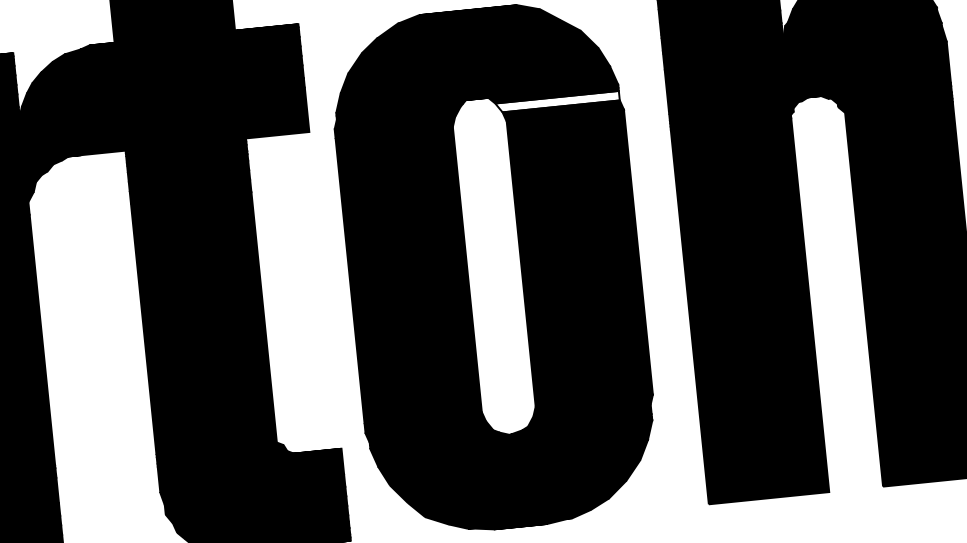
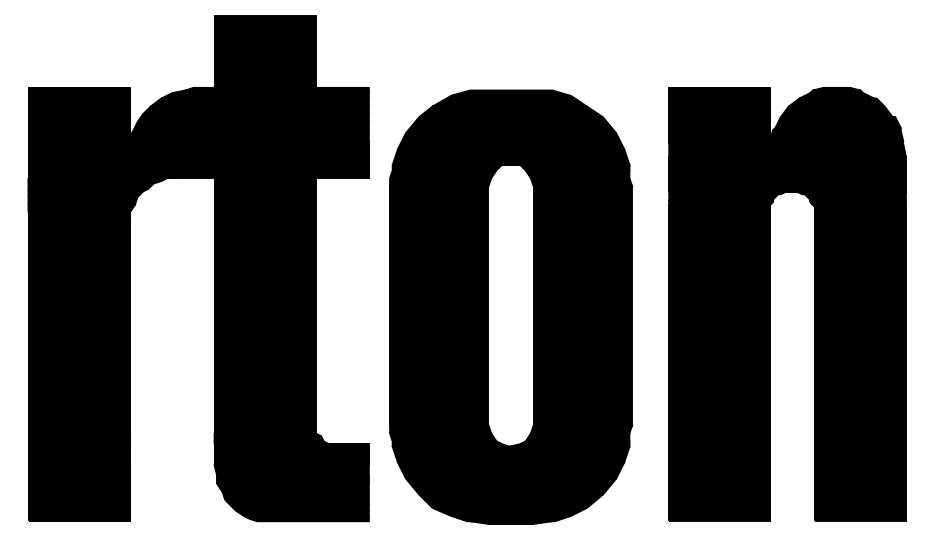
fill: (557, 102) -> (577, 174), added

